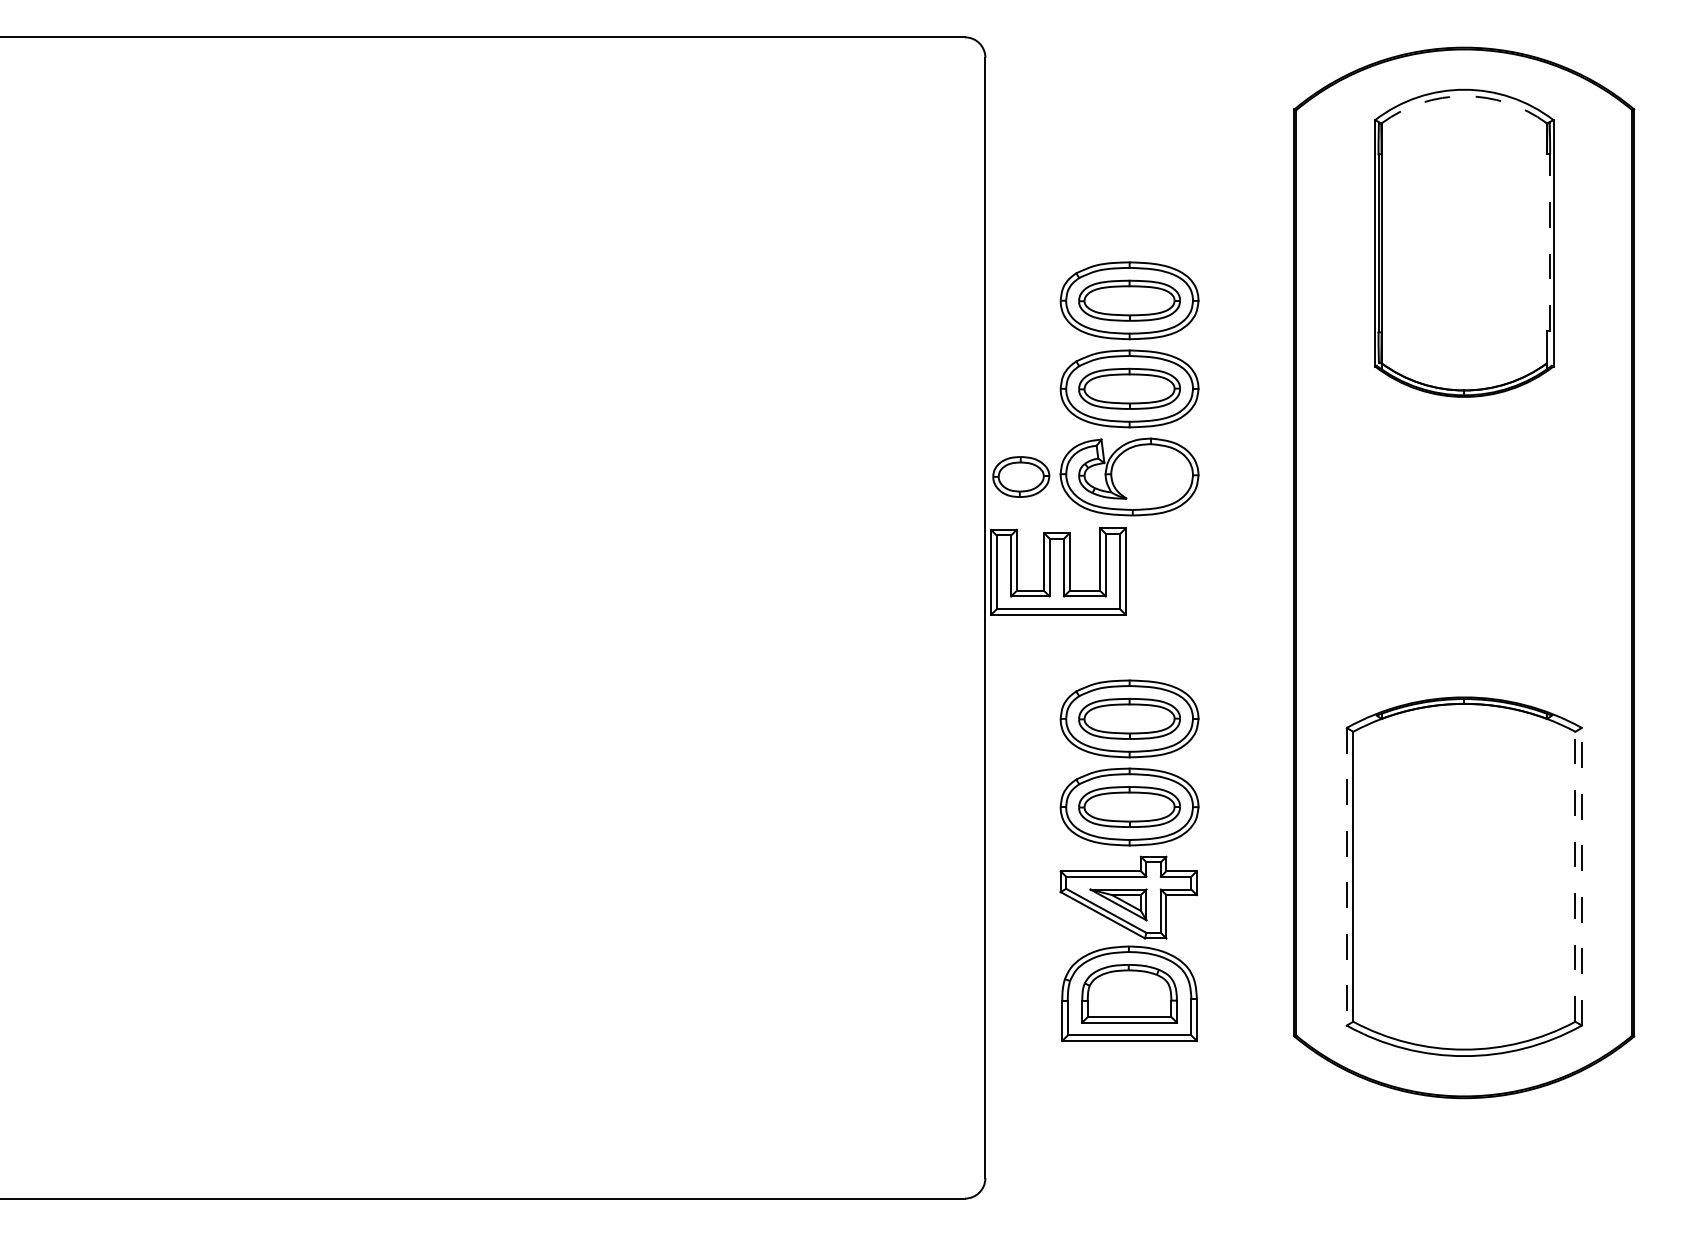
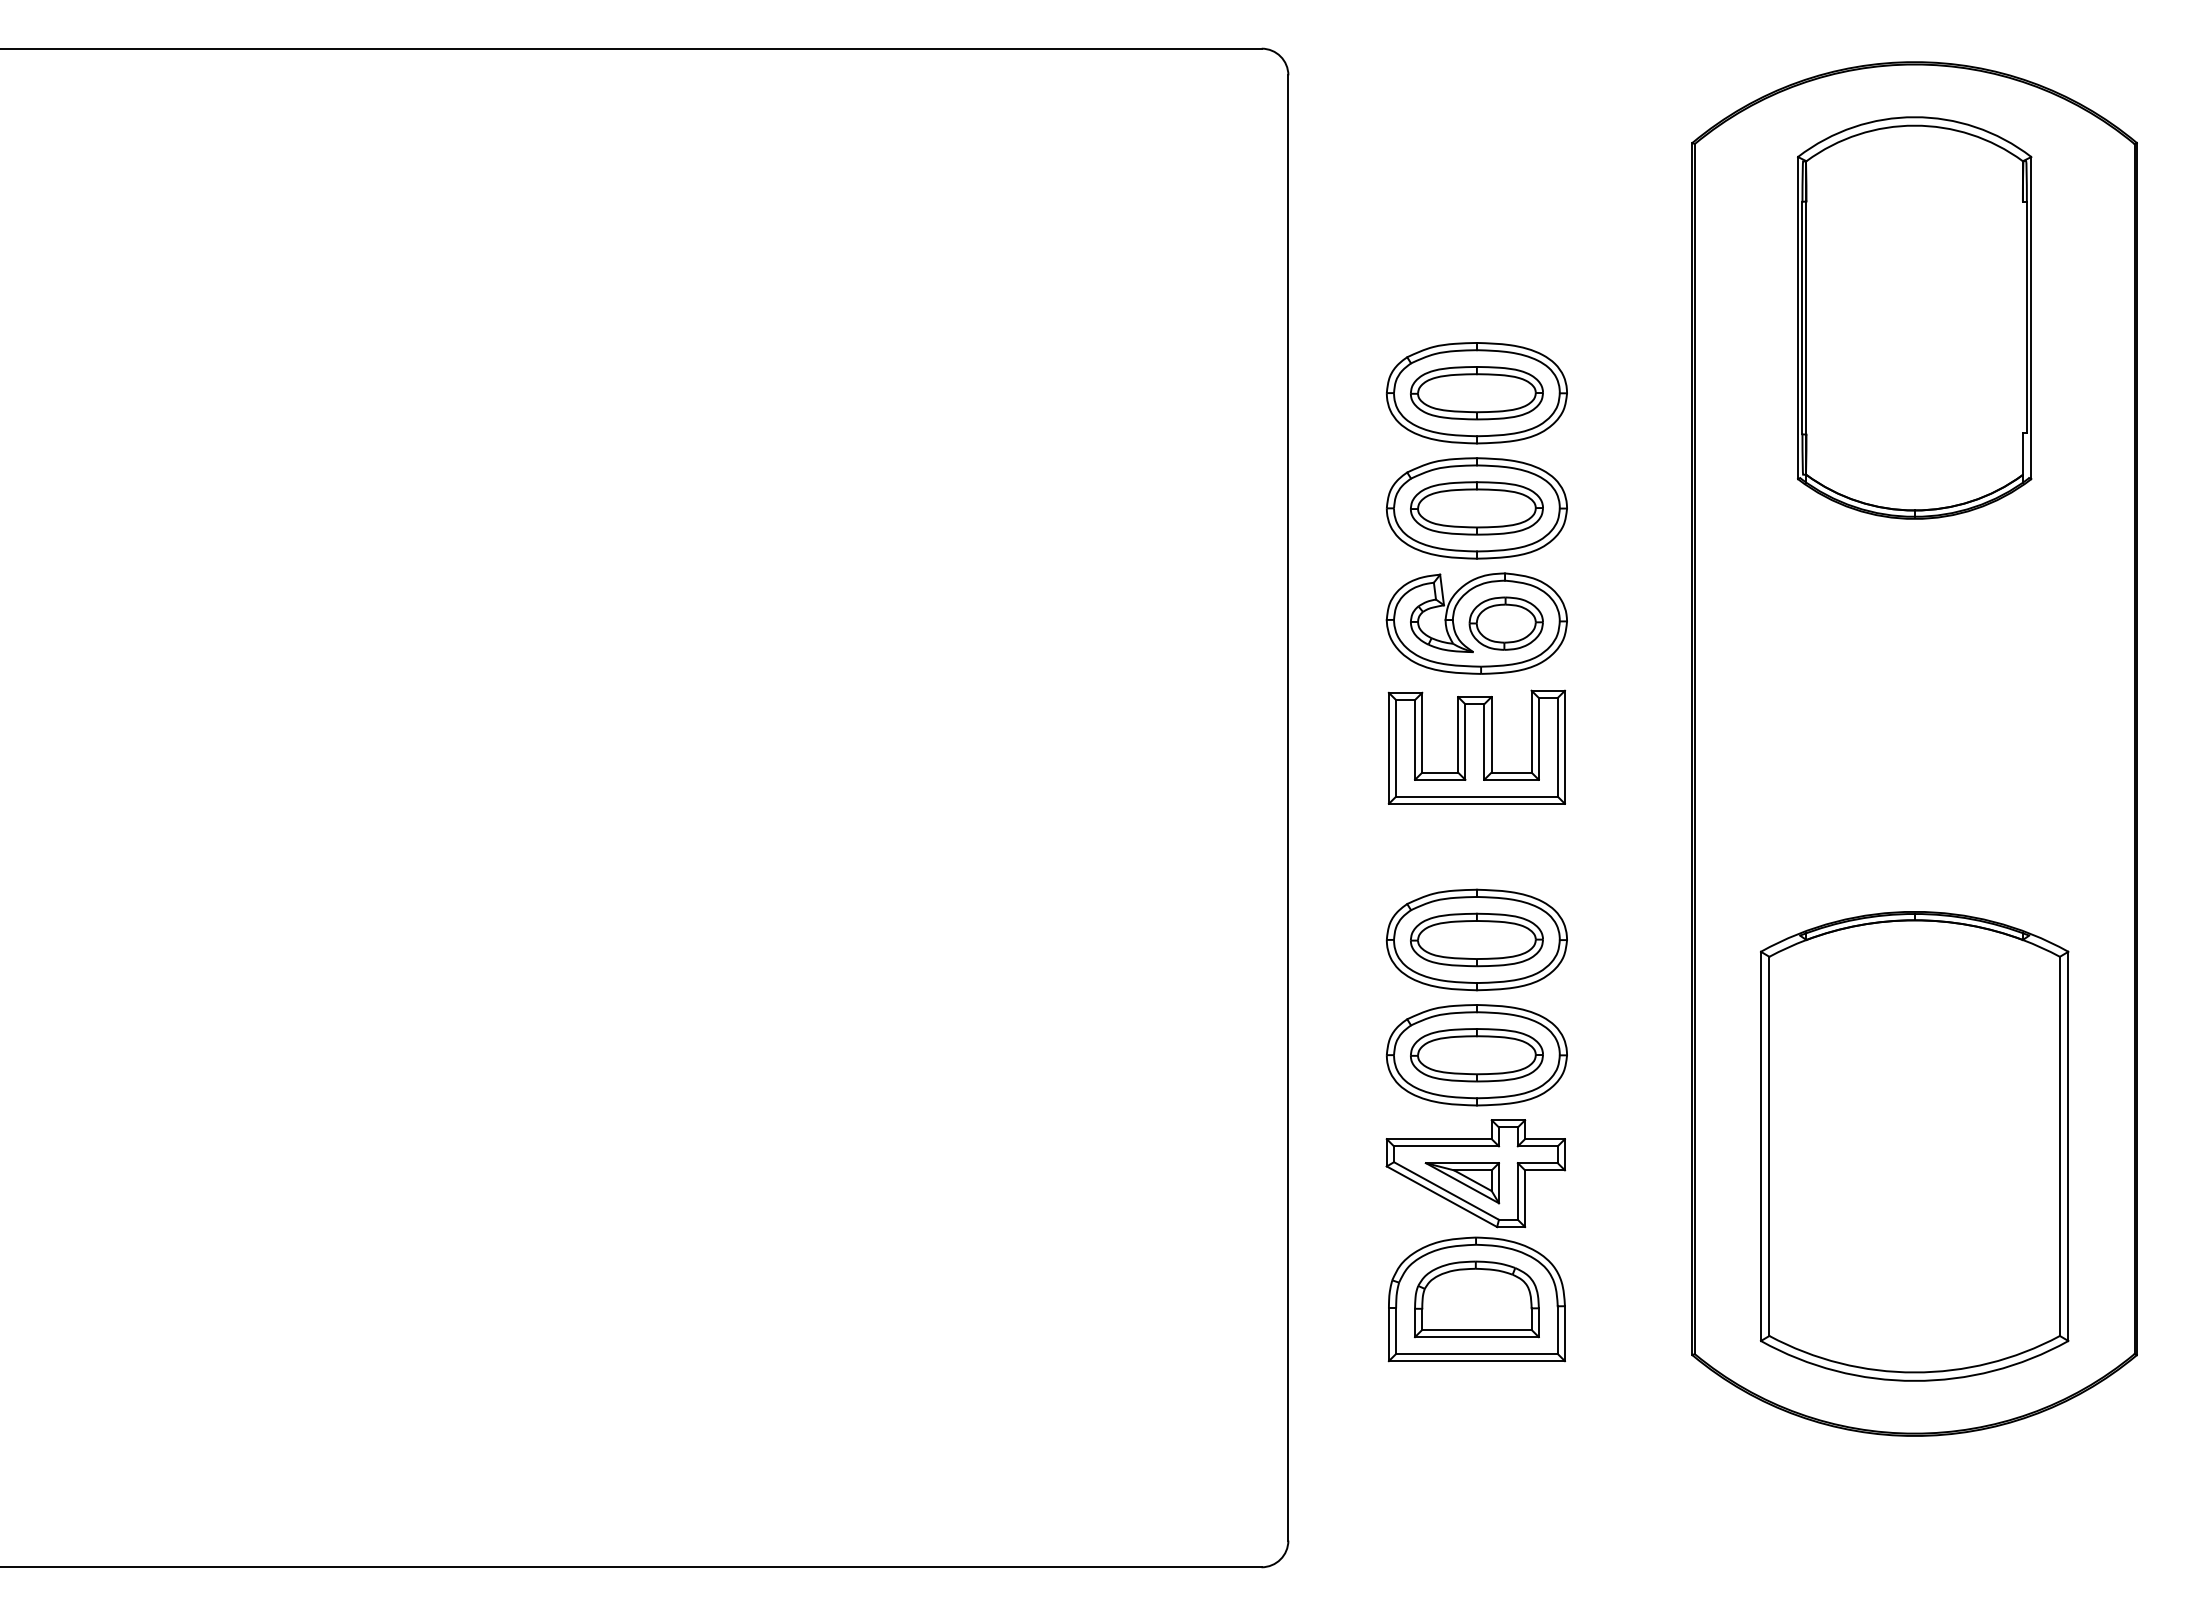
arc: (1464, 96) -> (1914, 125), dashed -> solid
line: (1549, 242) -> (2026, 316), dashed -> solid
part: (1020, 476) -> (1505, 623), moved
part: (1058, 570) -> (1476, 746), moved
line: (1346, 876) -> (1760, 1146), dashed -> solid
line: (1575, 876) -> (2059, 1146), dashed -> solid
line: (1581, 876) -> (2068, 1146), dashed -> solid

